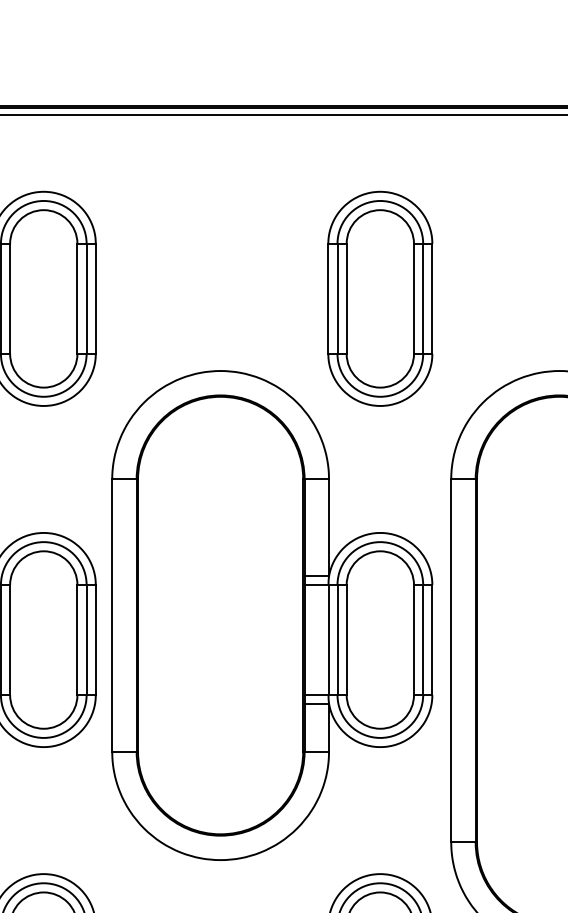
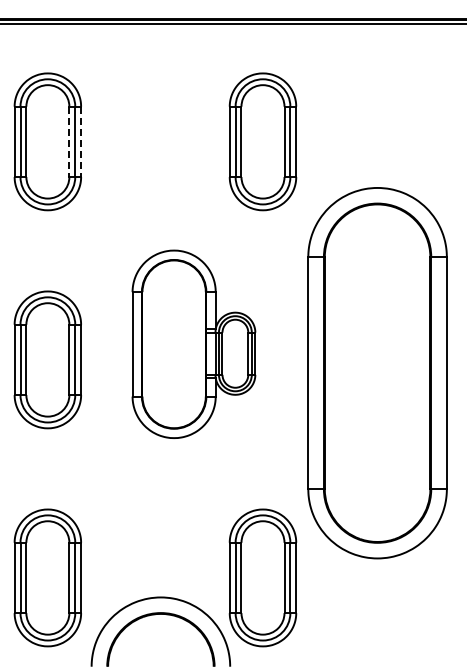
line: (77, 299) -> (69, 142), solid -> dashed
line: (96, 299) -> (81, 142), solid -> dashed
part: (271, 615) -> (193, 344), size x0.6

